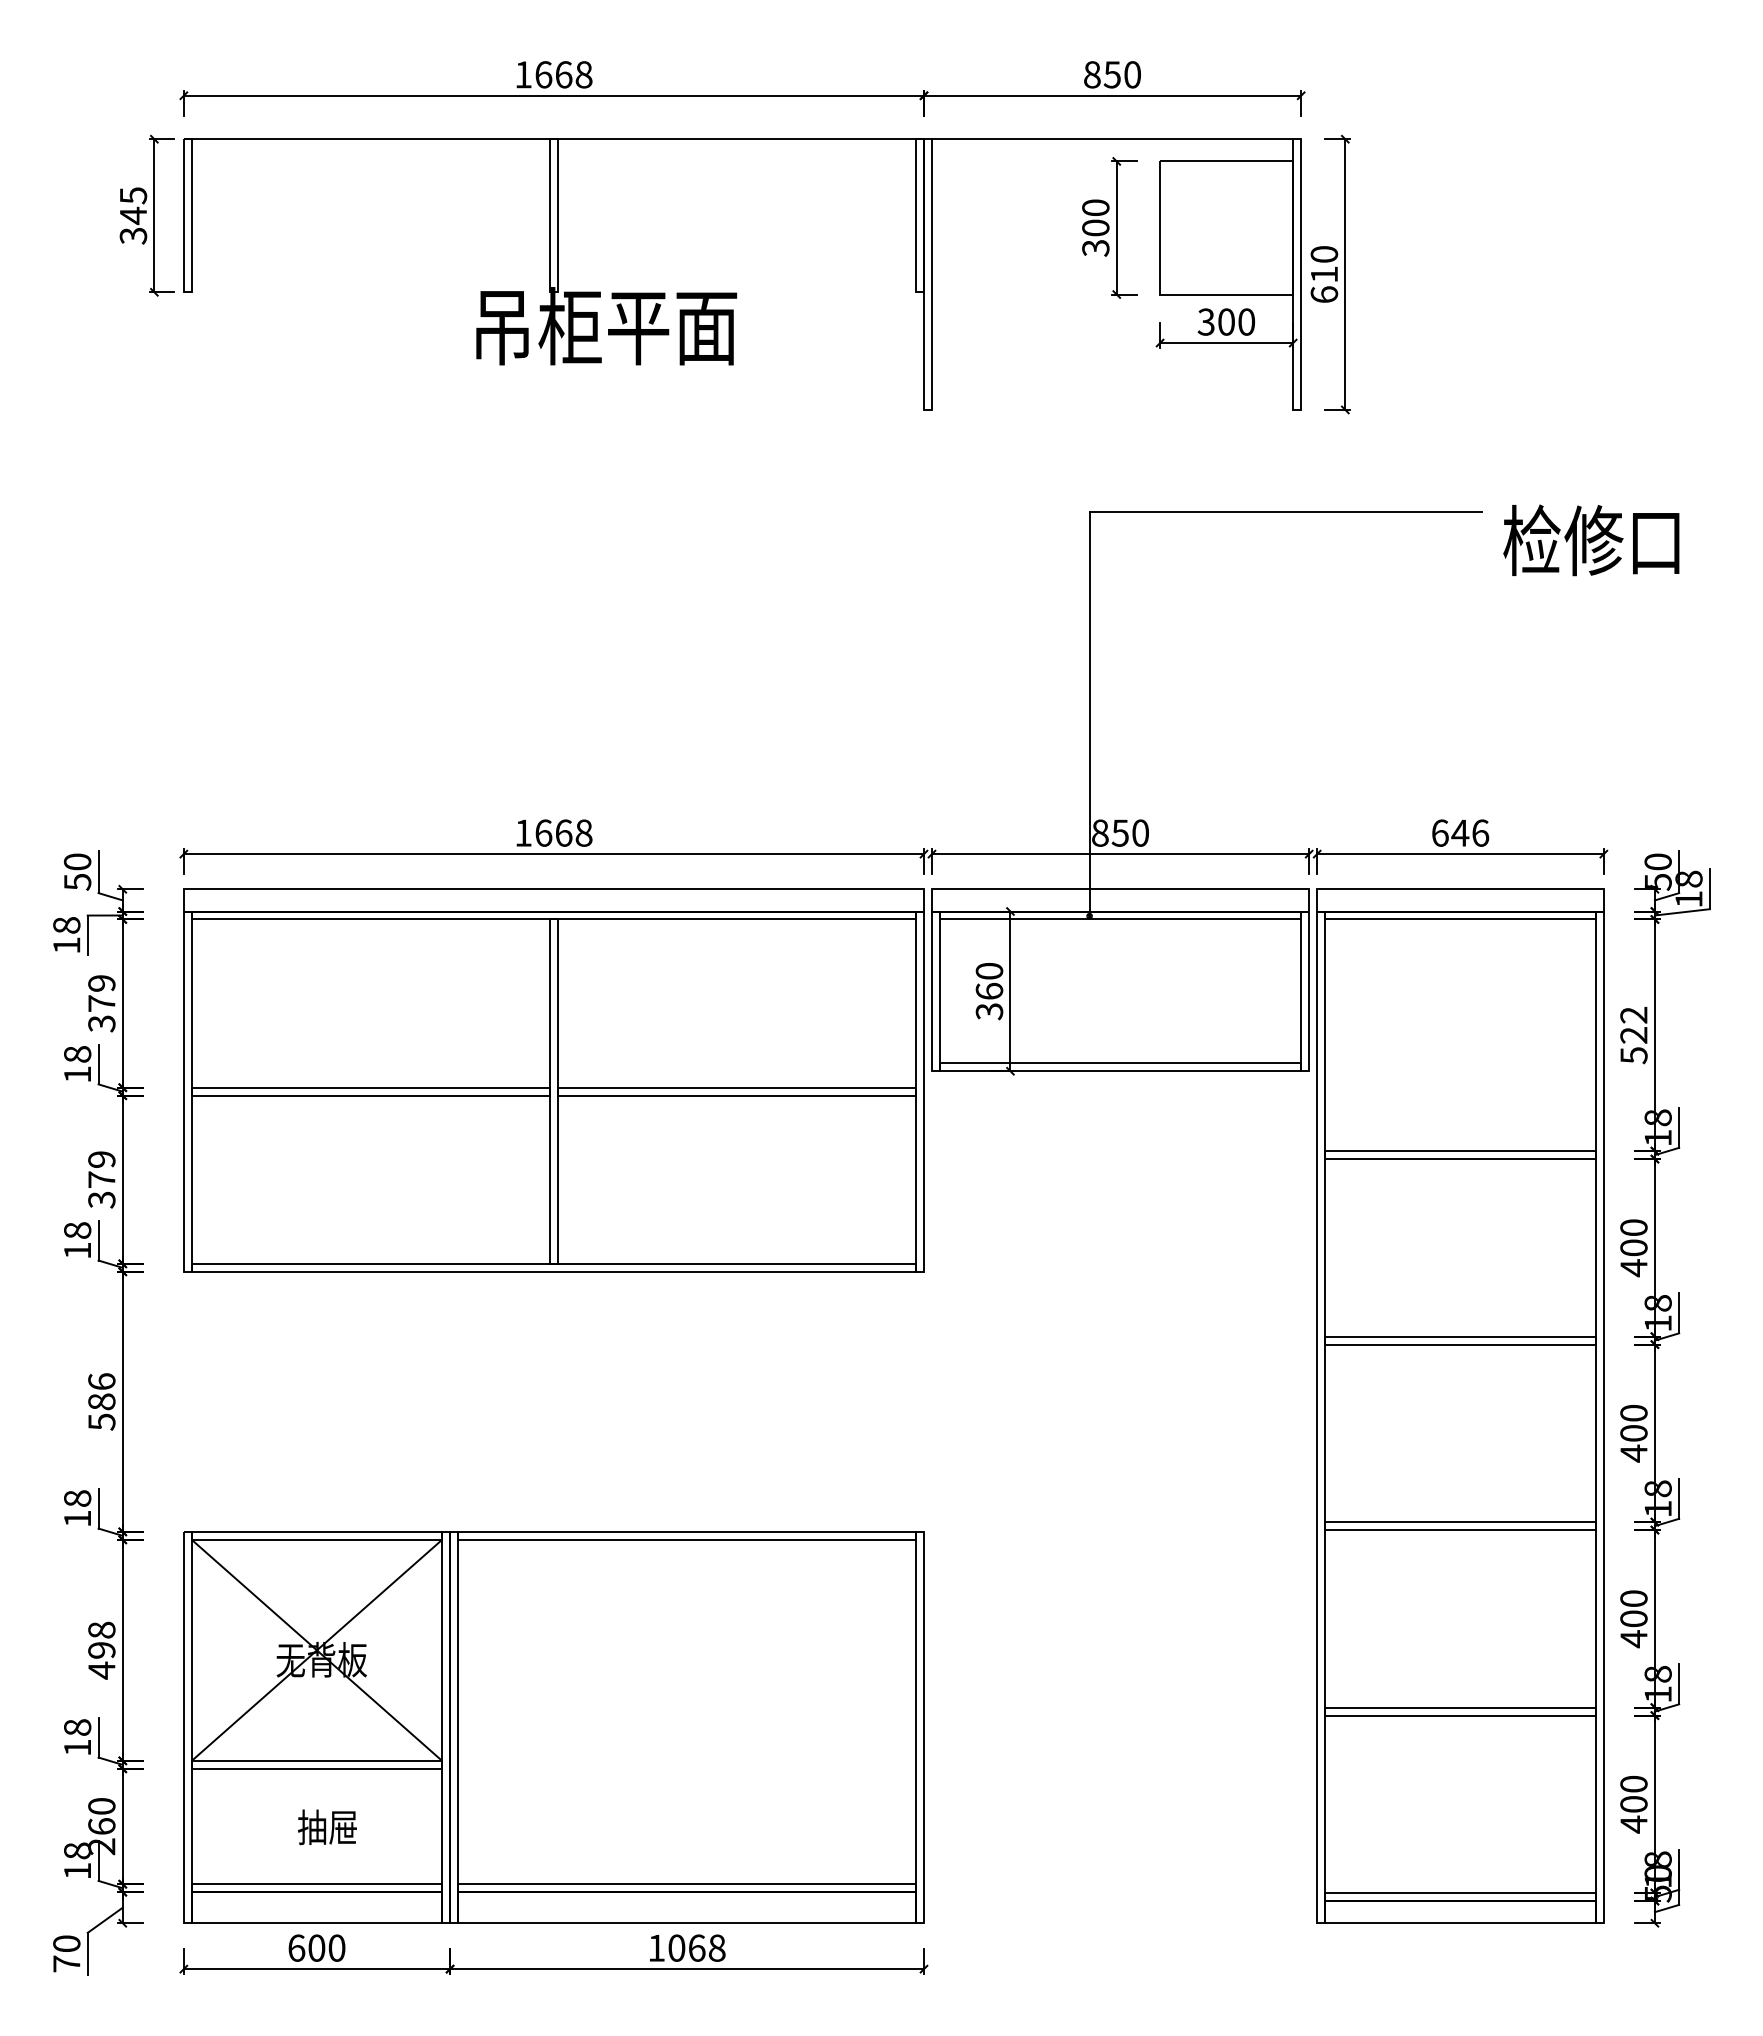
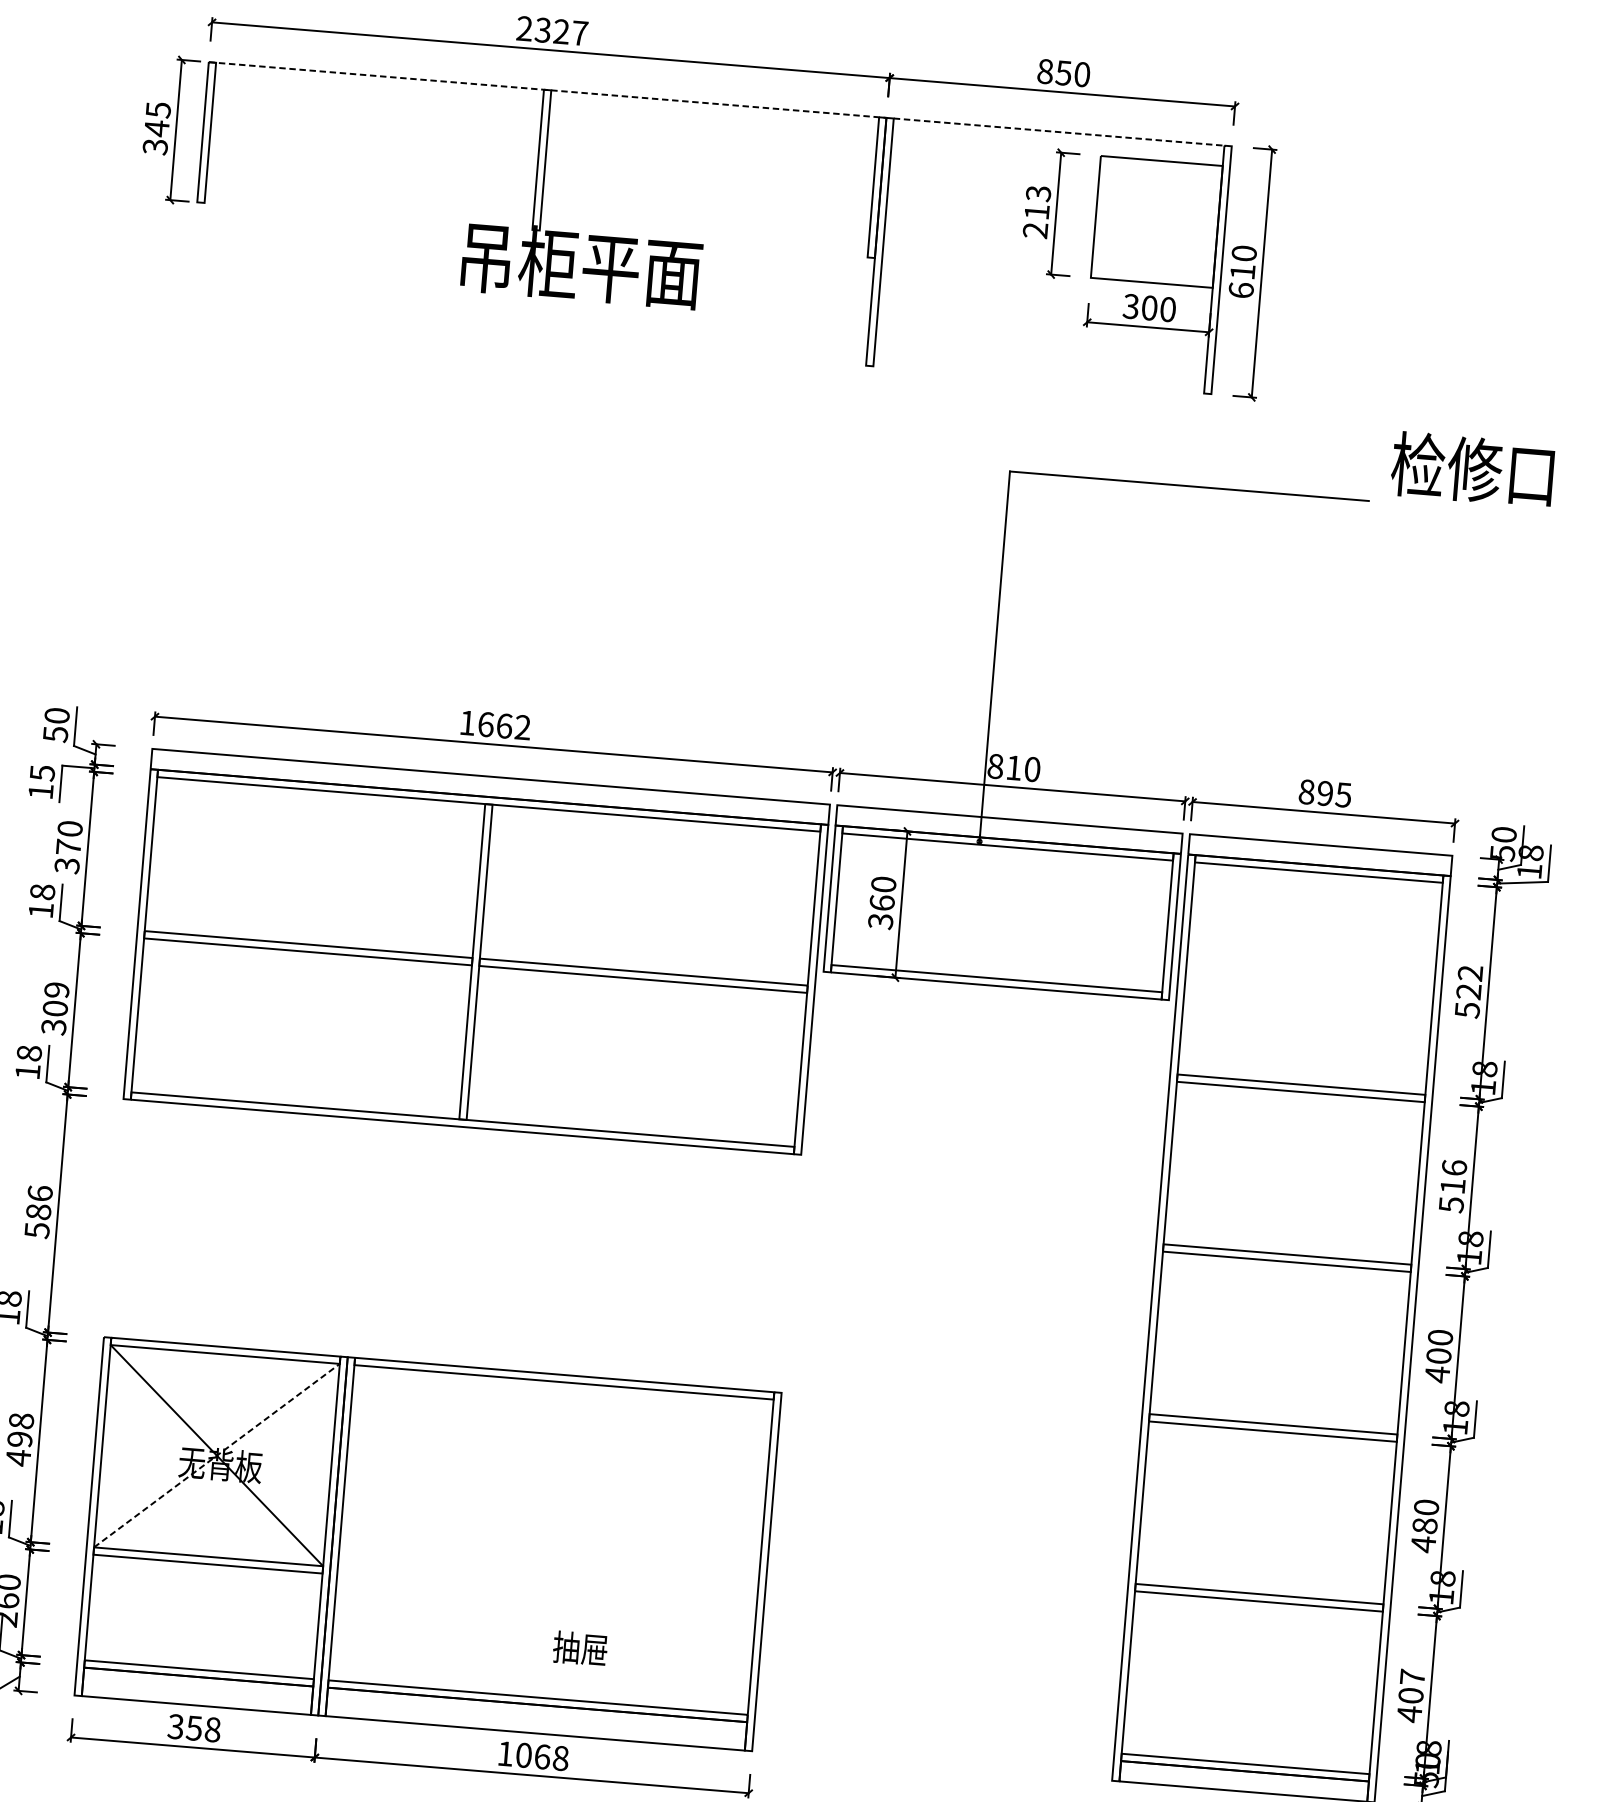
text: (553, 74) -> (552, 30), 1668 -> 2327
line: (554, 139) -> (548, 90), solid -> dashed
line: (1112, 139) -> (1058, 132), solid -> dashed
text: (1095, 227) -> (1036, 211), 300 -> 213
text: (1591, 540) -> (1472, 469), moved
text: (583, 832) -> (522, 726), 1668 -> 1662
text: (1119, 832) -> (1013, 767), 850 -> 810
text: (1460, 832) -> (1325, 792), 646 -> 895
text: (66, 925) -> (42, 773), 18 -> 15
text: (101, 983) -> (69, 828), 379 -> 370
text: (101, 1179) -> (55, 1008), 379 -> 309
text: (1633, 1248) -> (1452, 1186), 400 -> 516
text: (1633, 1618) -> (1424, 1525), 400 -> 480
line: (316, 1650) -> (216, 1455), solid -> dashed
text: (1633, 1783) -> (1412, 1676), 400 -> 407
text: (327, 1827) -> (580, 1648), moved
text: (316, 1947) -> (194, 1727), 600 -> 358

